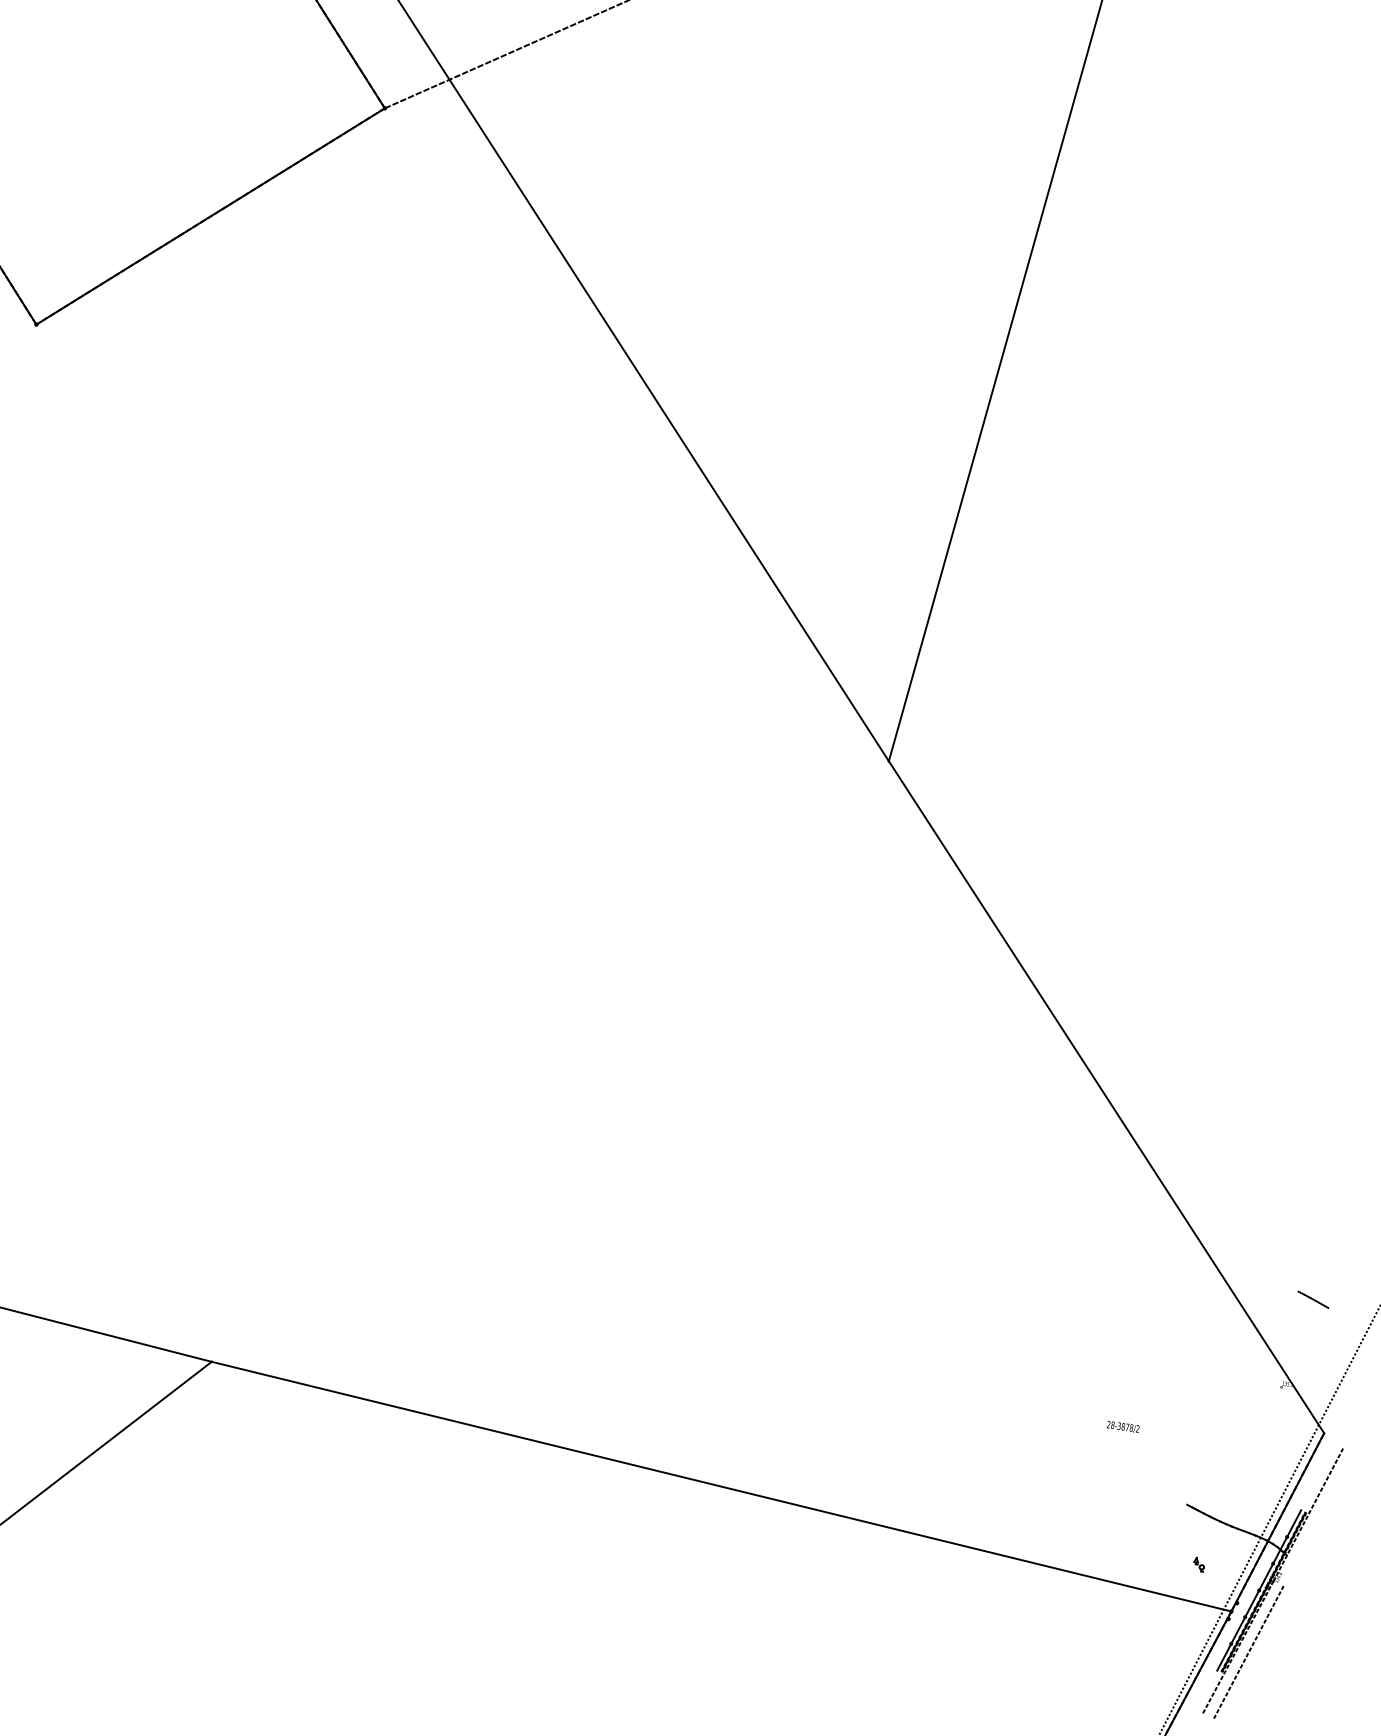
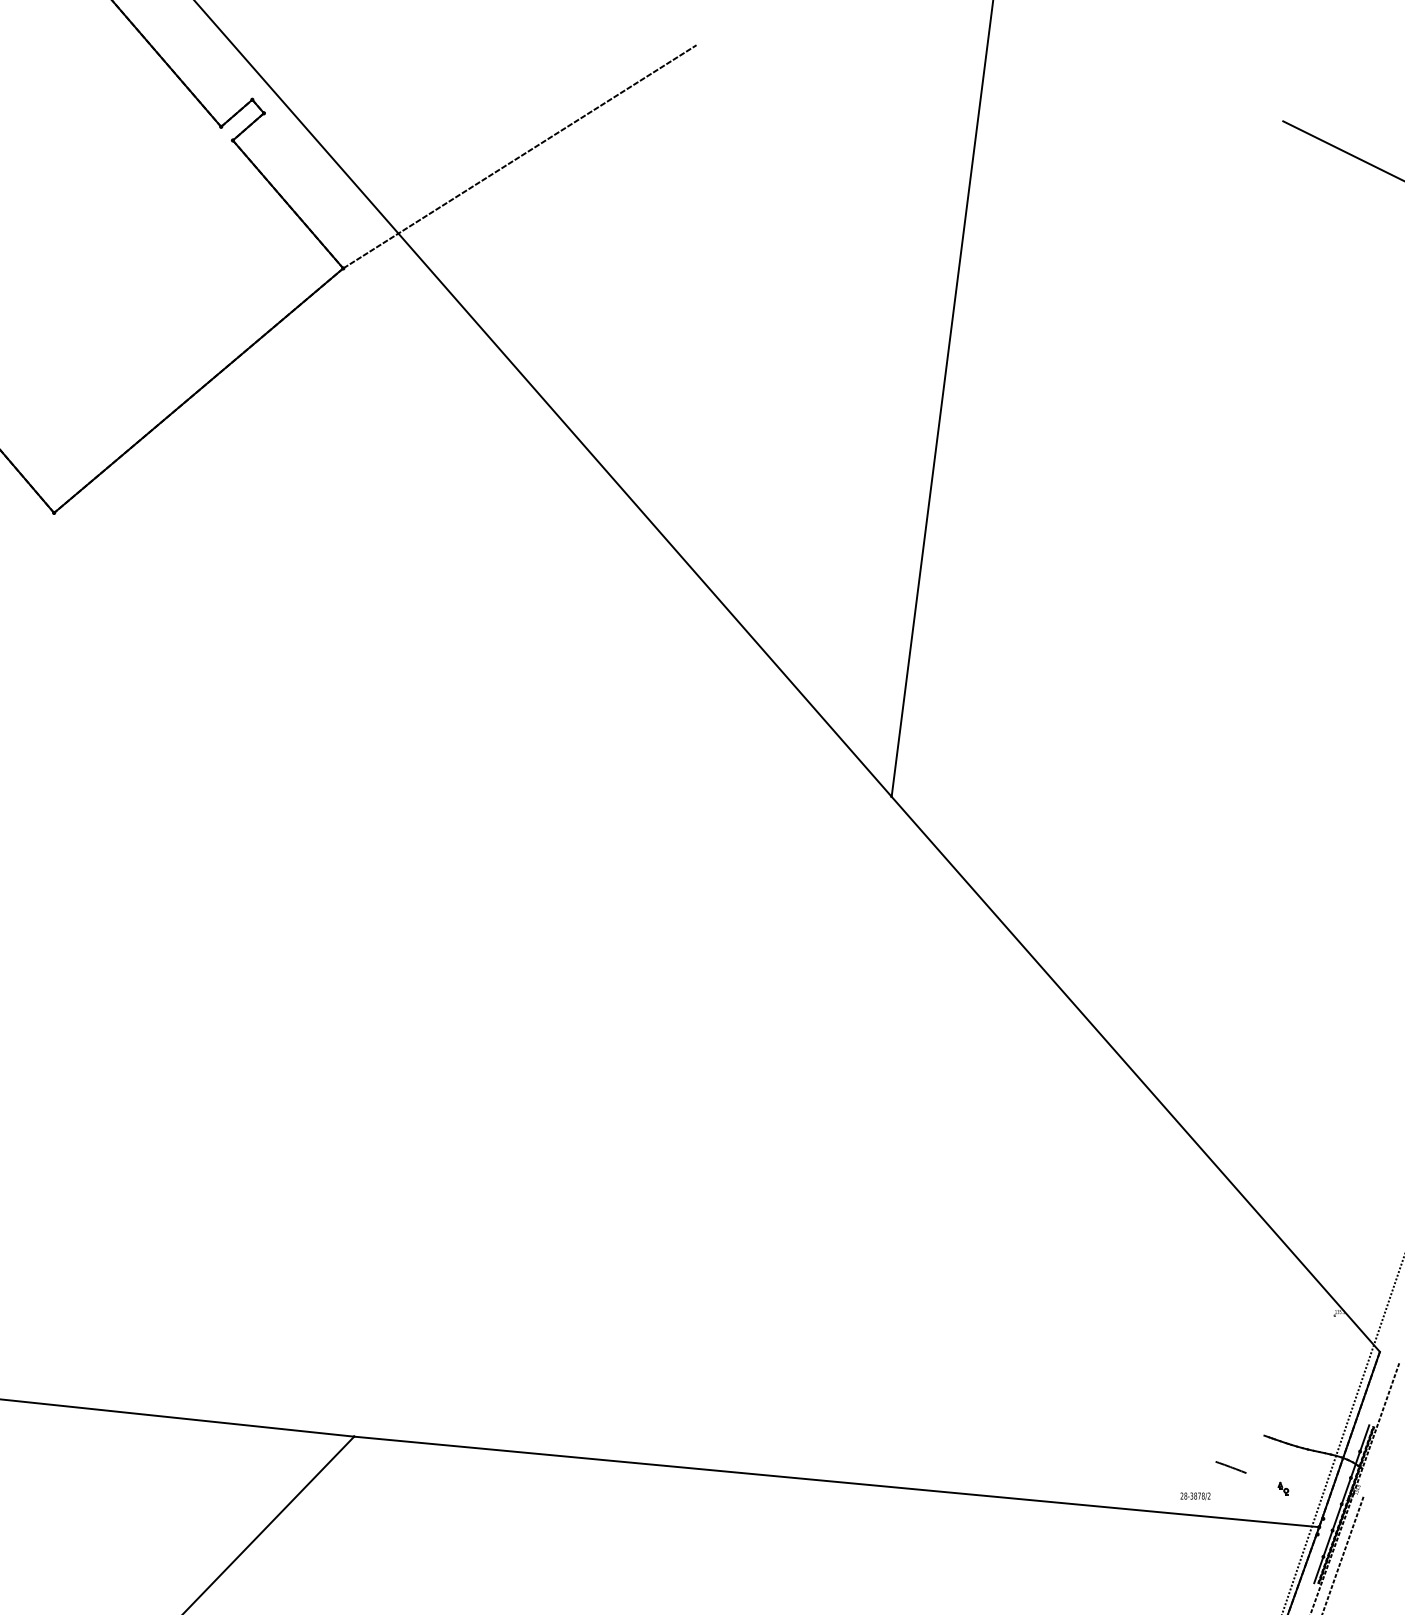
line: (1312, 1299) -> (1230, 1467), moved
text: (1123, 1427) -> (1195, 1496), moved

